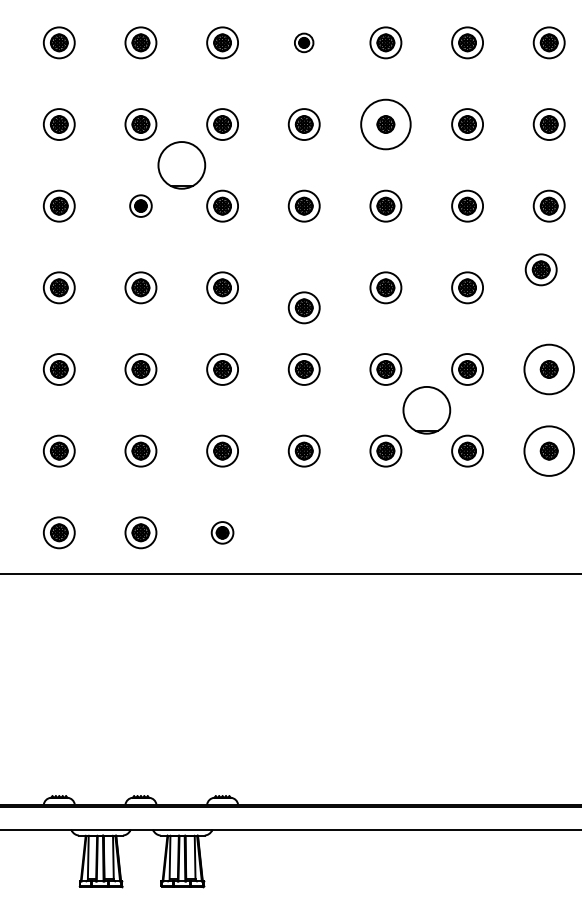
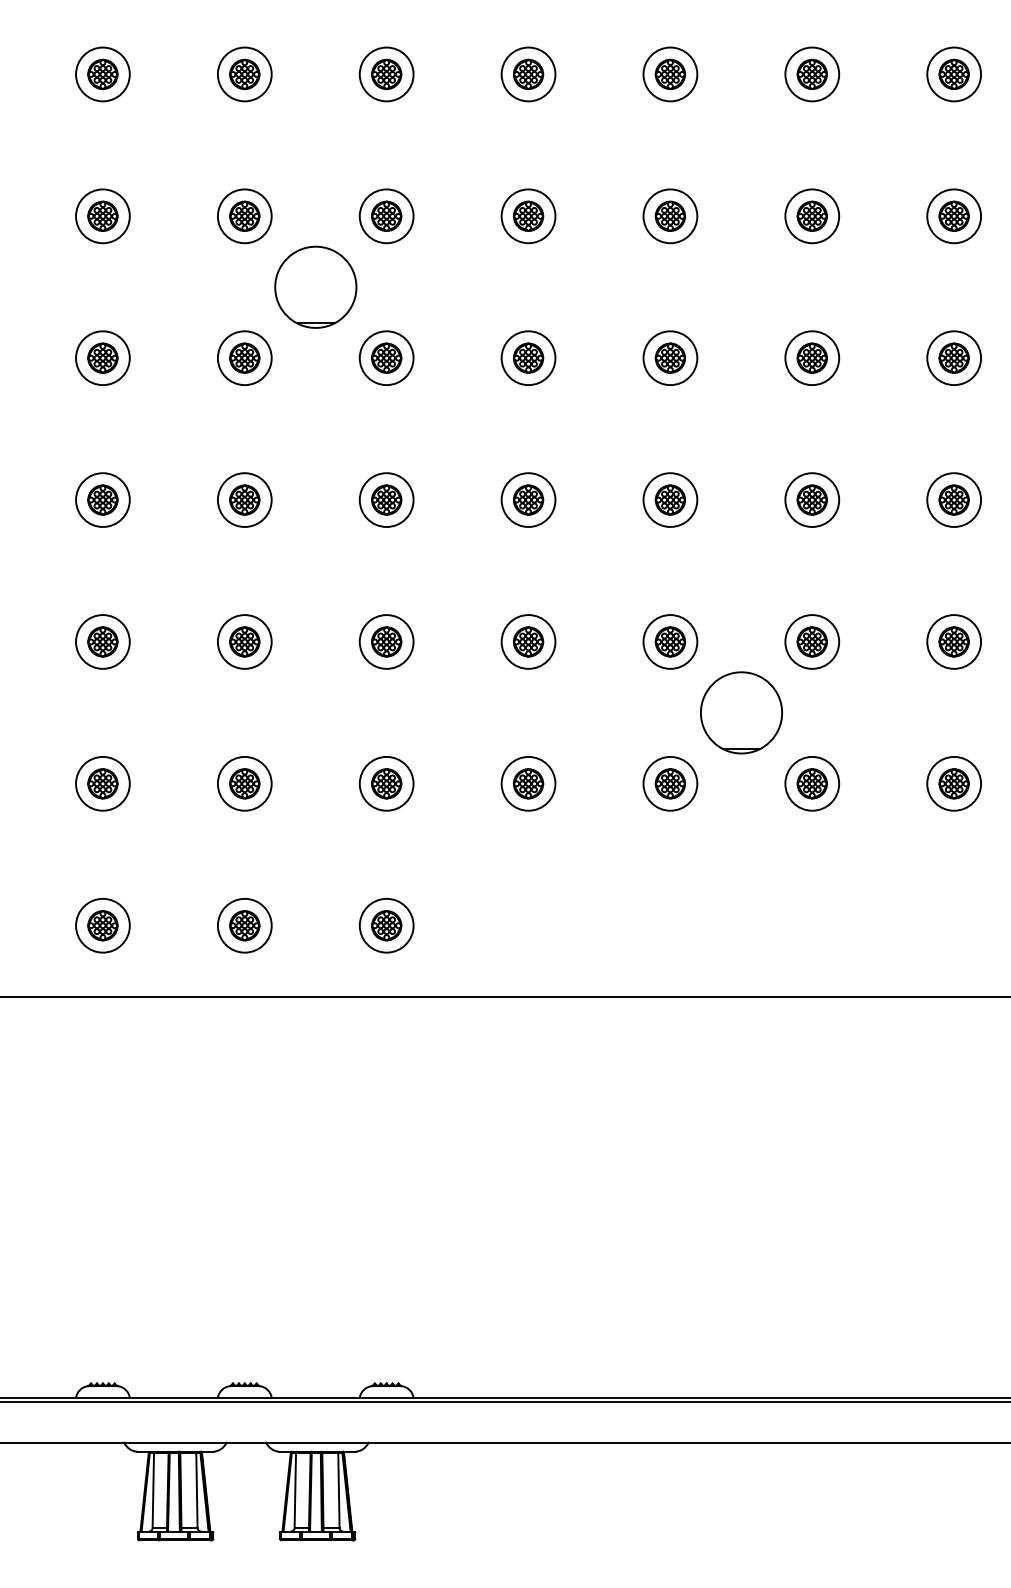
part: (303, 42) -> (527, 73), size x1.67
circle: (385, 124) -> (669, 216), size x0.62
part: (140, 205) -> (244, 357), size x1.43
part: (540, 269) -> (952, 499), moved
part: (303, 307) -> (527, 499), moved
circle: (548, 369) -> (952, 641), size x0.62
circle: (548, 450) -> (952, 782), size x0.62
part: (222, 532) -> (386, 925), size x1.43

